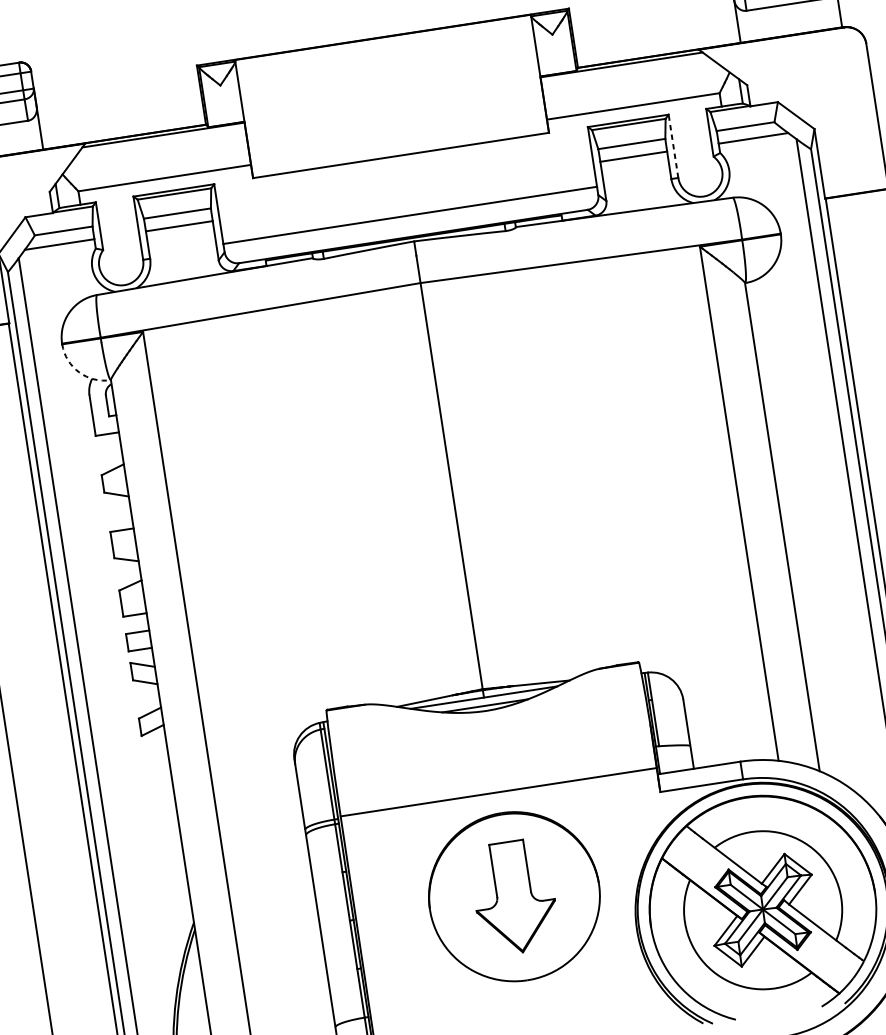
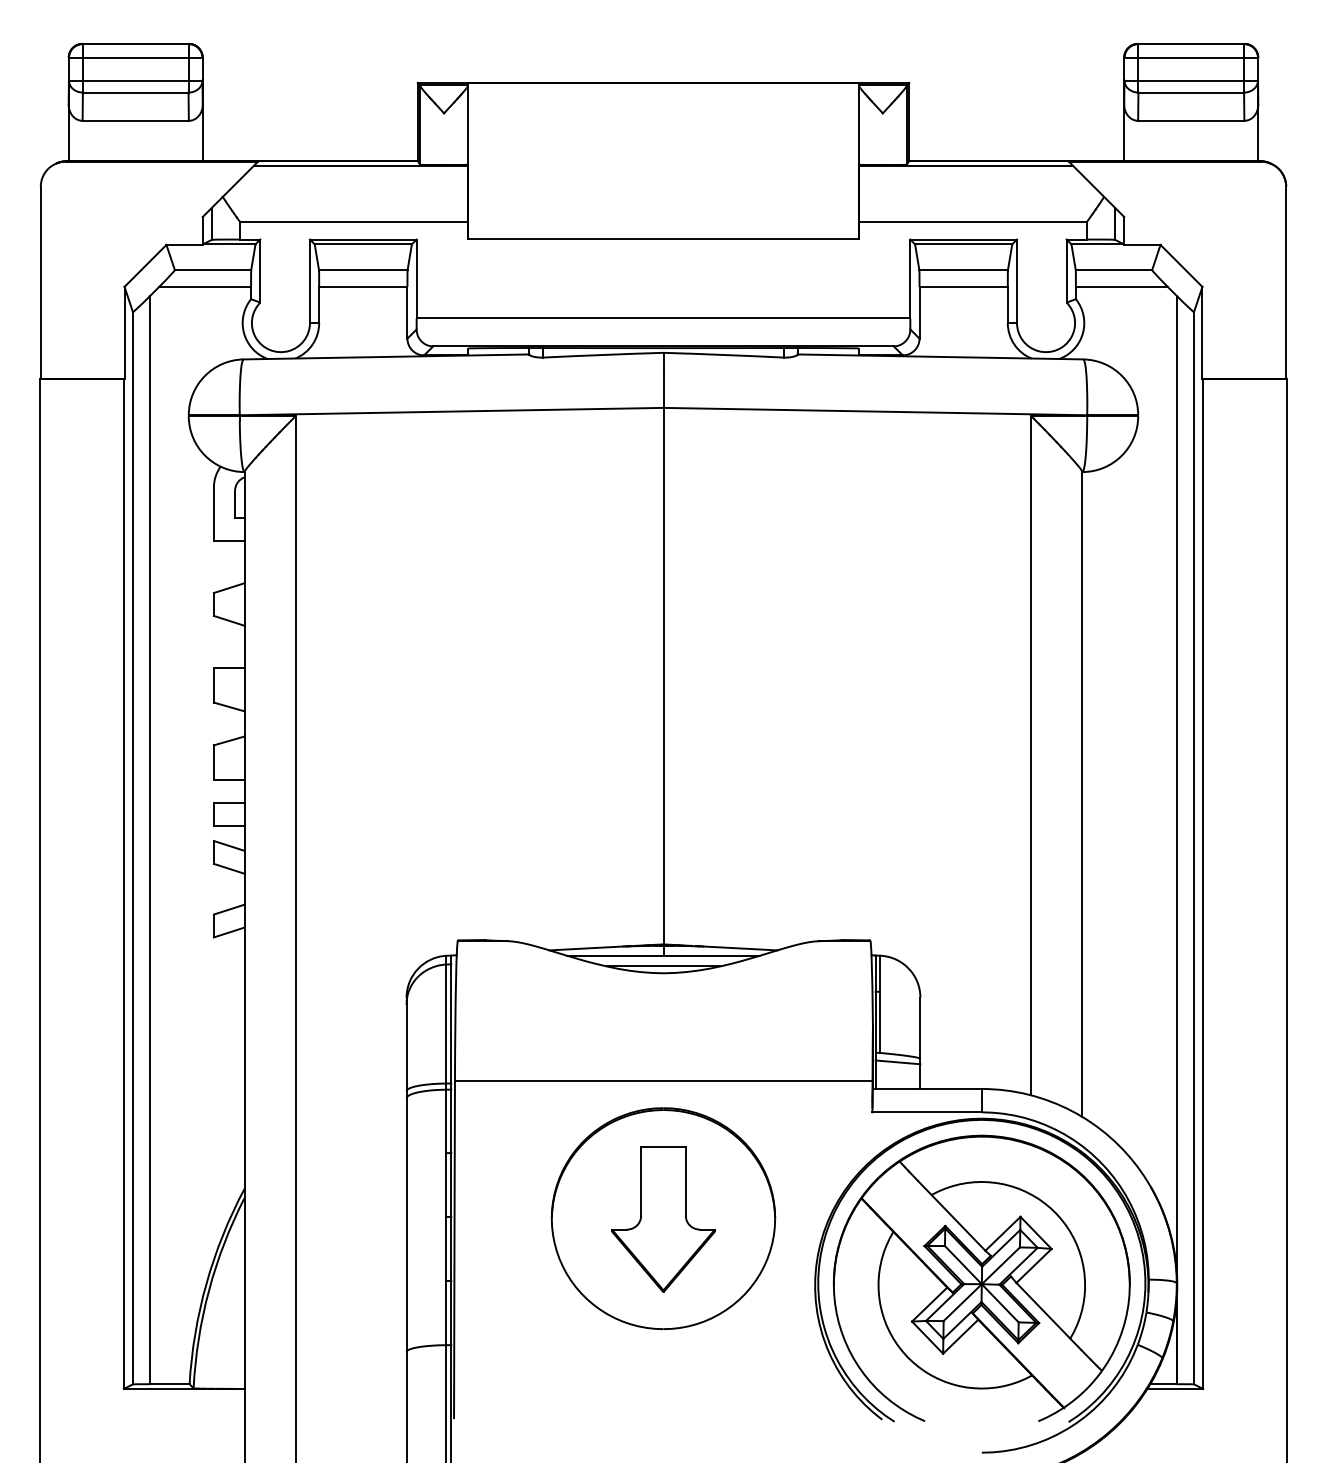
line: (673, 146) -> (1017, 281), dashed -> solid
arc: (79, 372) -> (205, 455), dashed -> solid
line: (673, 751) -> (897, 1062), added

